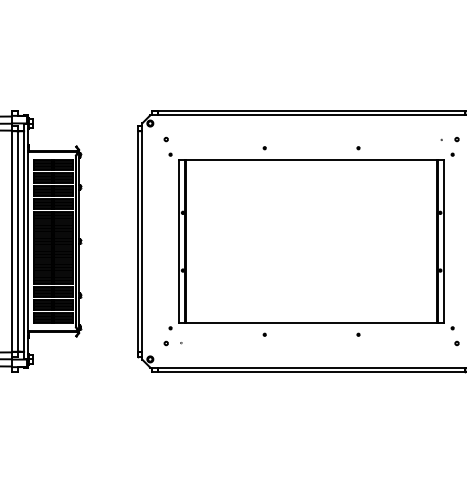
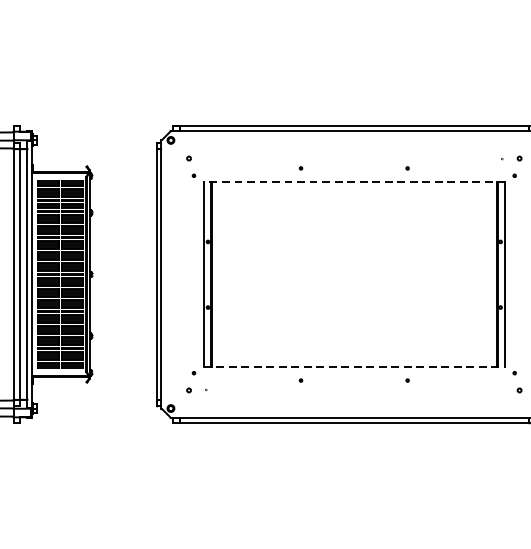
line: (311, 160) -> (354, 182), solid -> dashed
line: (311, 322) -> (354, 366), solid -> dashed

